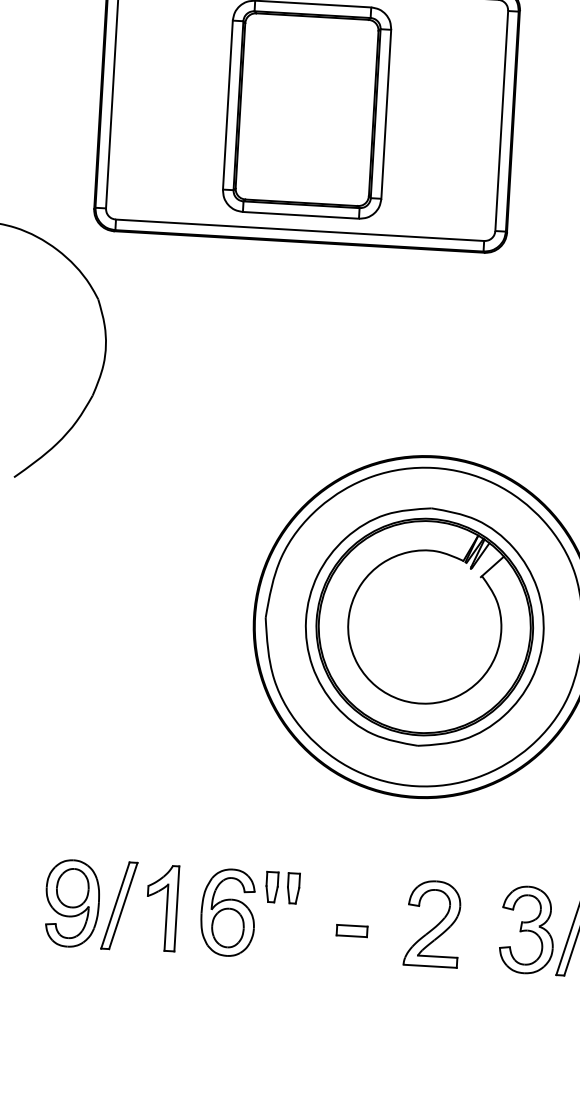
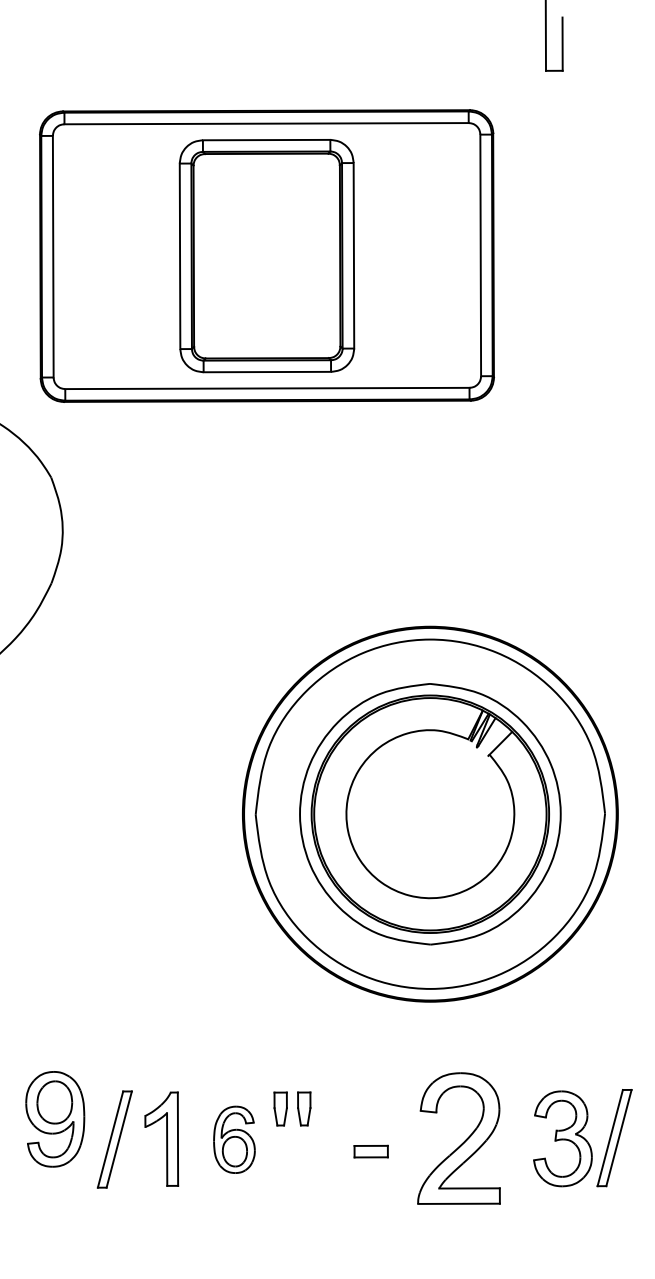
part: (72, 903) -> (55, 1119), moved
part: (228, 912) -> (234, 1139), size x0.7
part: (432, 923) -> (458, 1137), size x1.4

